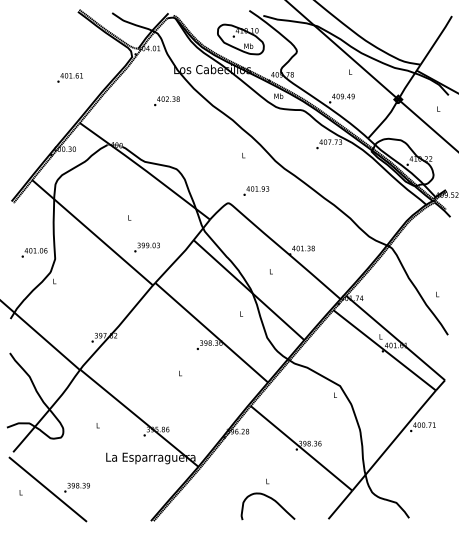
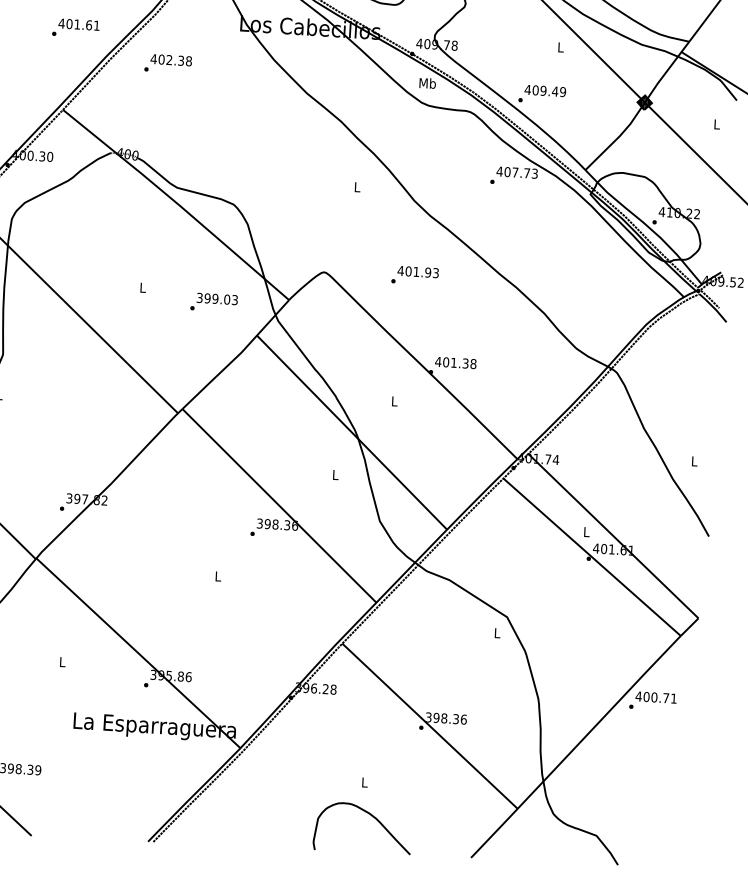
text: (69, 77) -> (74, 27), moved
text: (166, 101) -> (167, 64), moved
text: (256, 190) -> (415, 274), moved
text: (146, 247) -> (213, 302), moved

